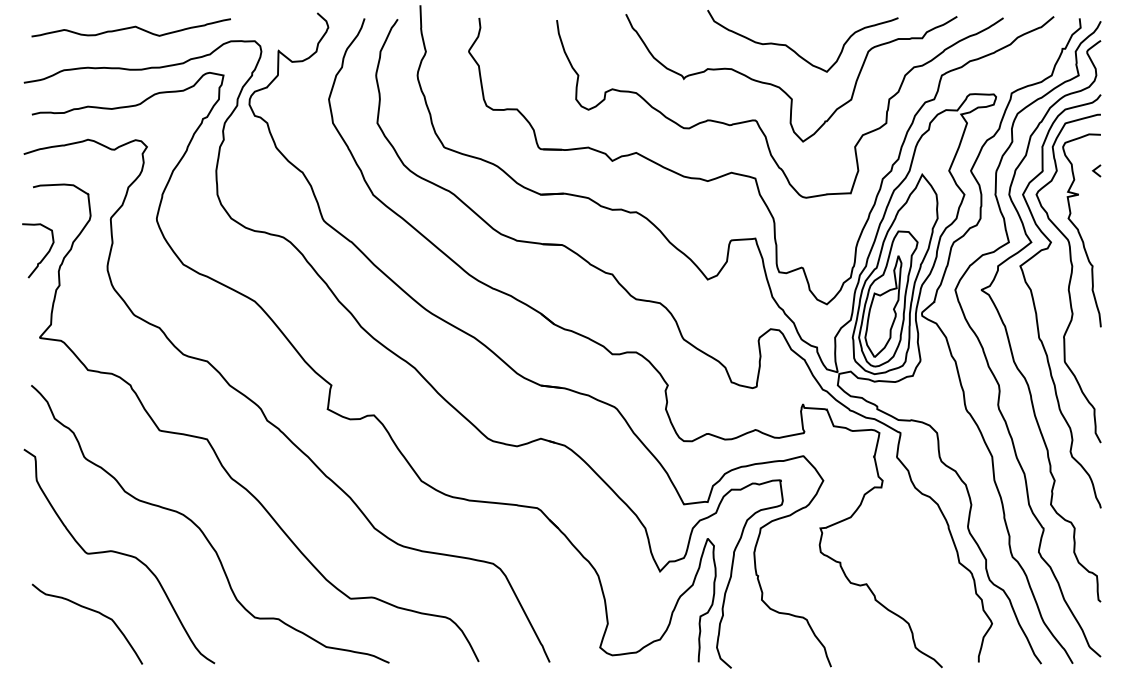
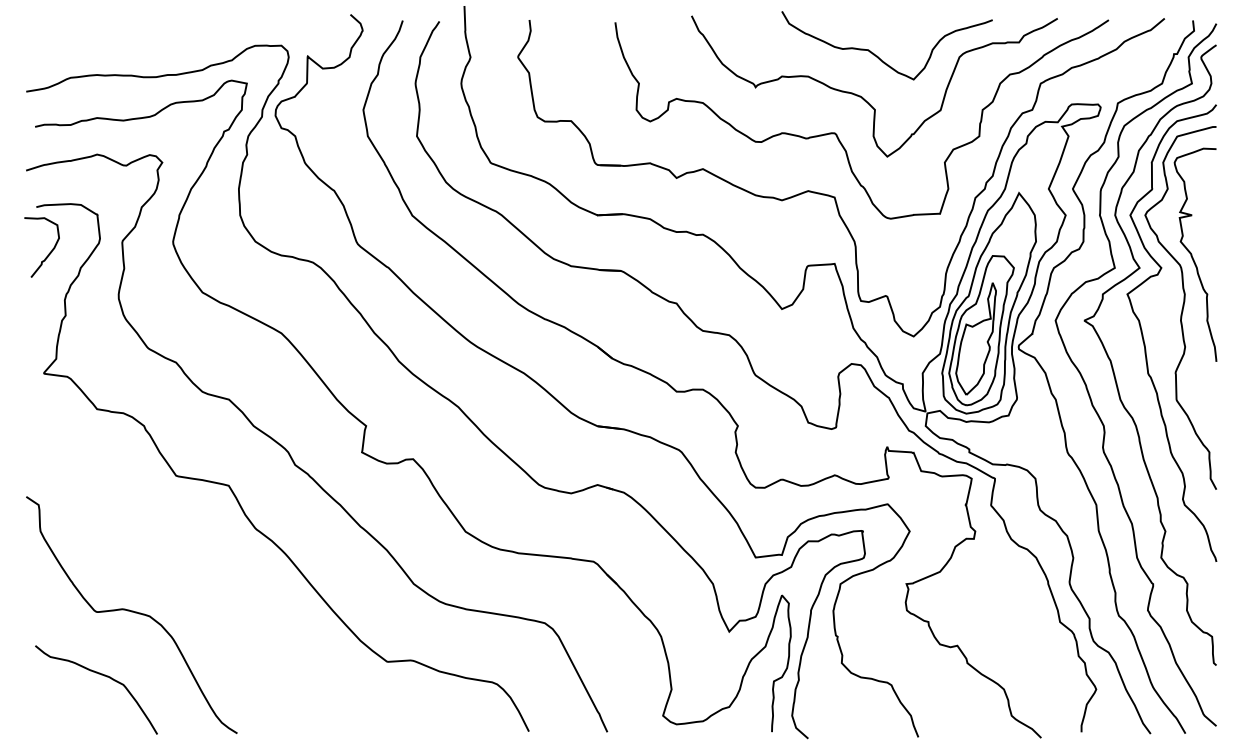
curve: (130, 27) -> (144, 30), removed
line: (1096, 169) -> (1211, 187), removed
curve: (44, 255) -> (49, 252), moved
curve: (202, 530) -> (223, 586), removed

